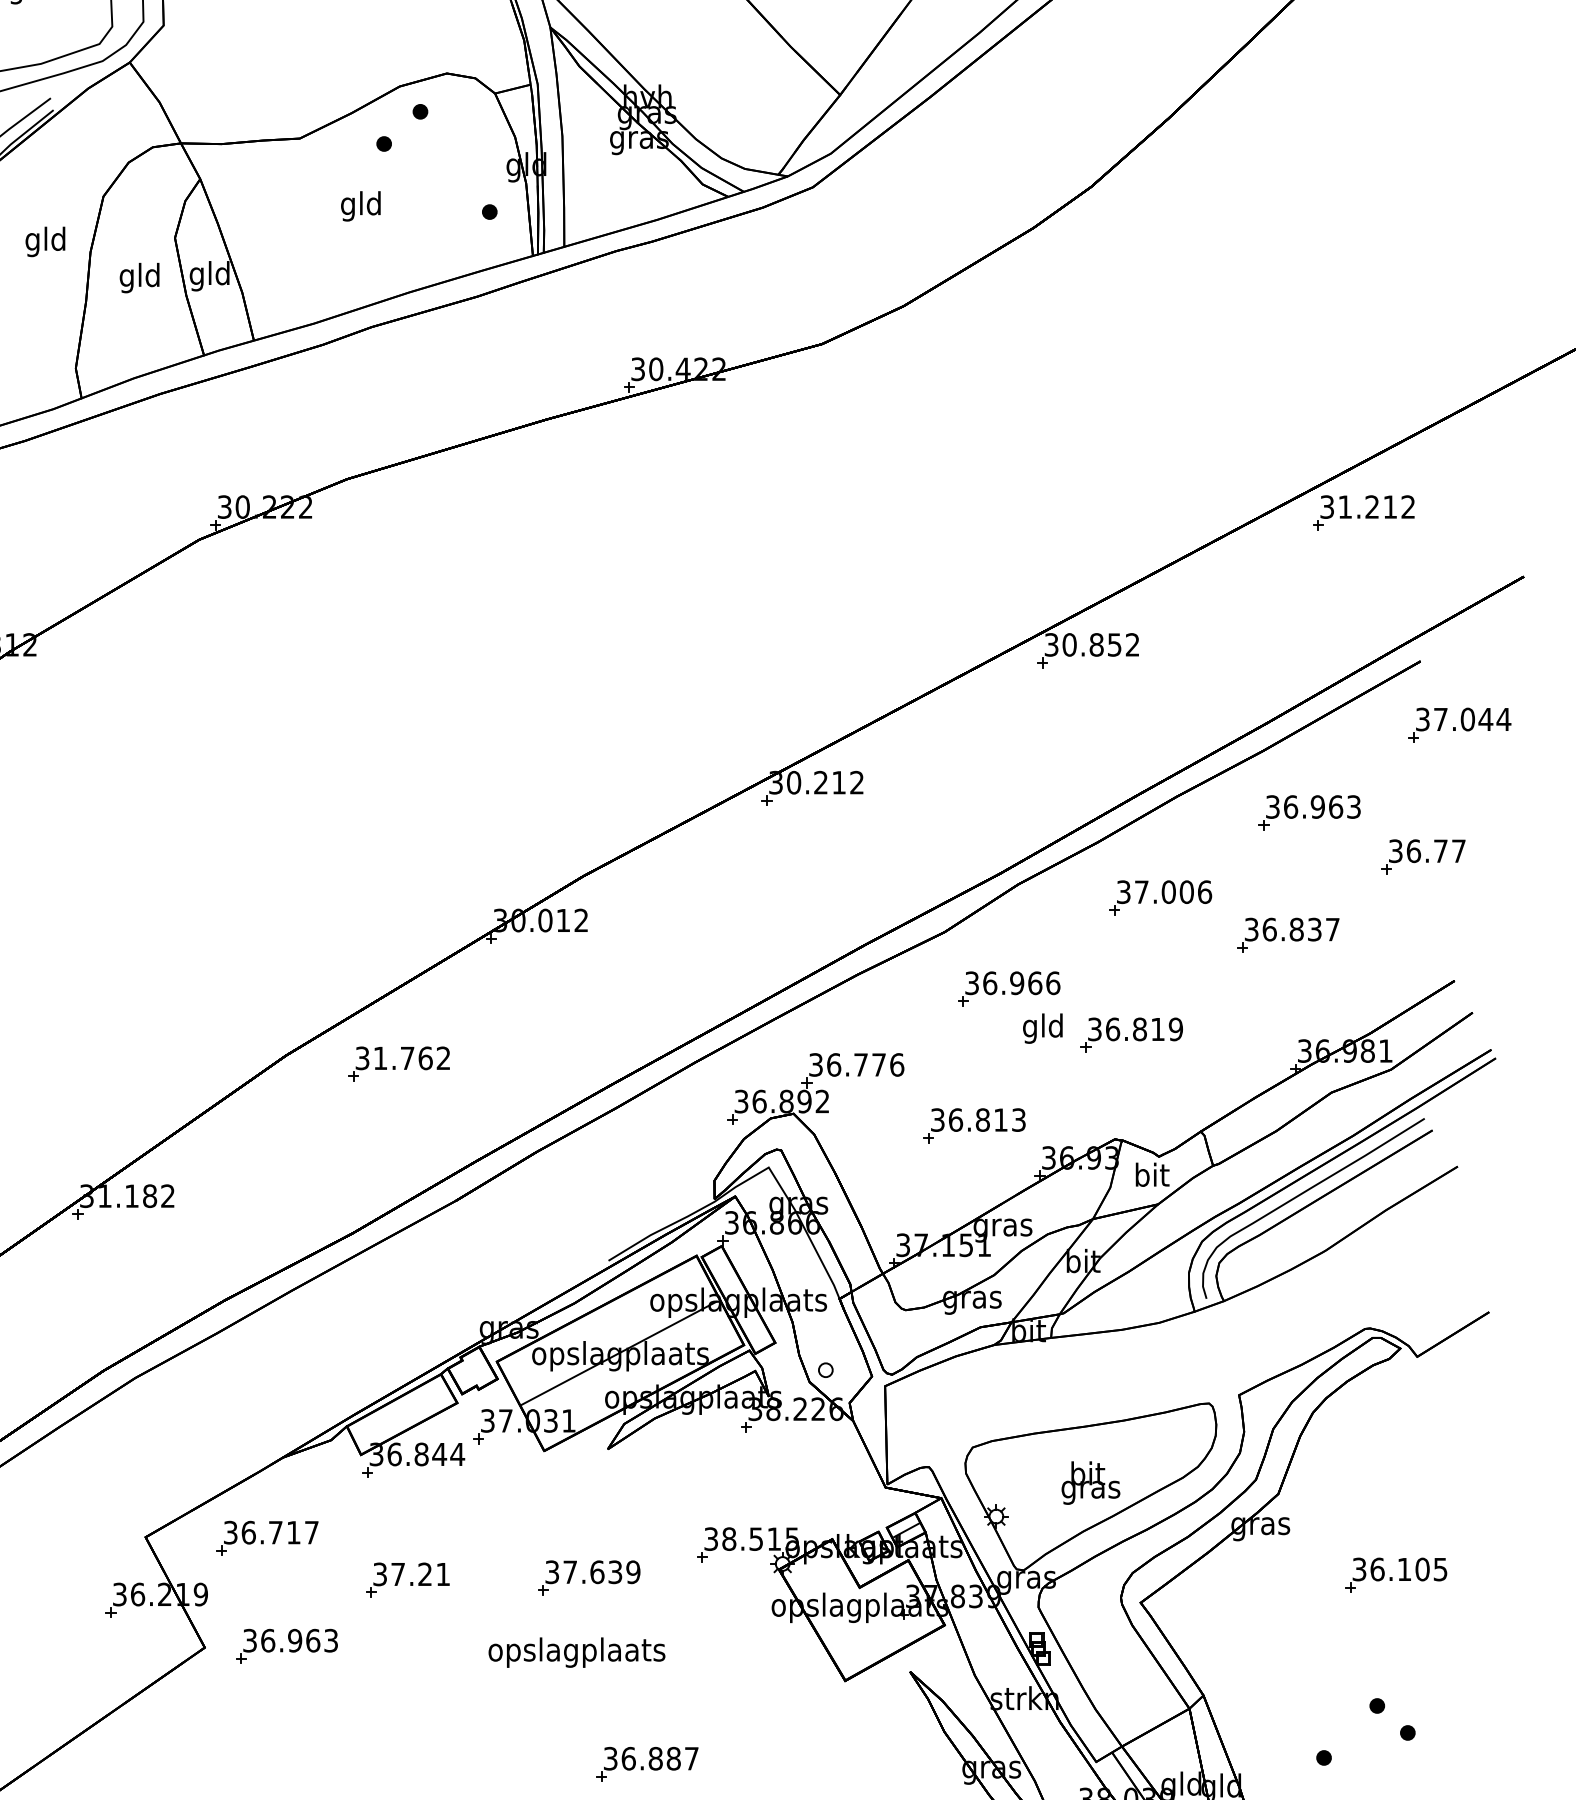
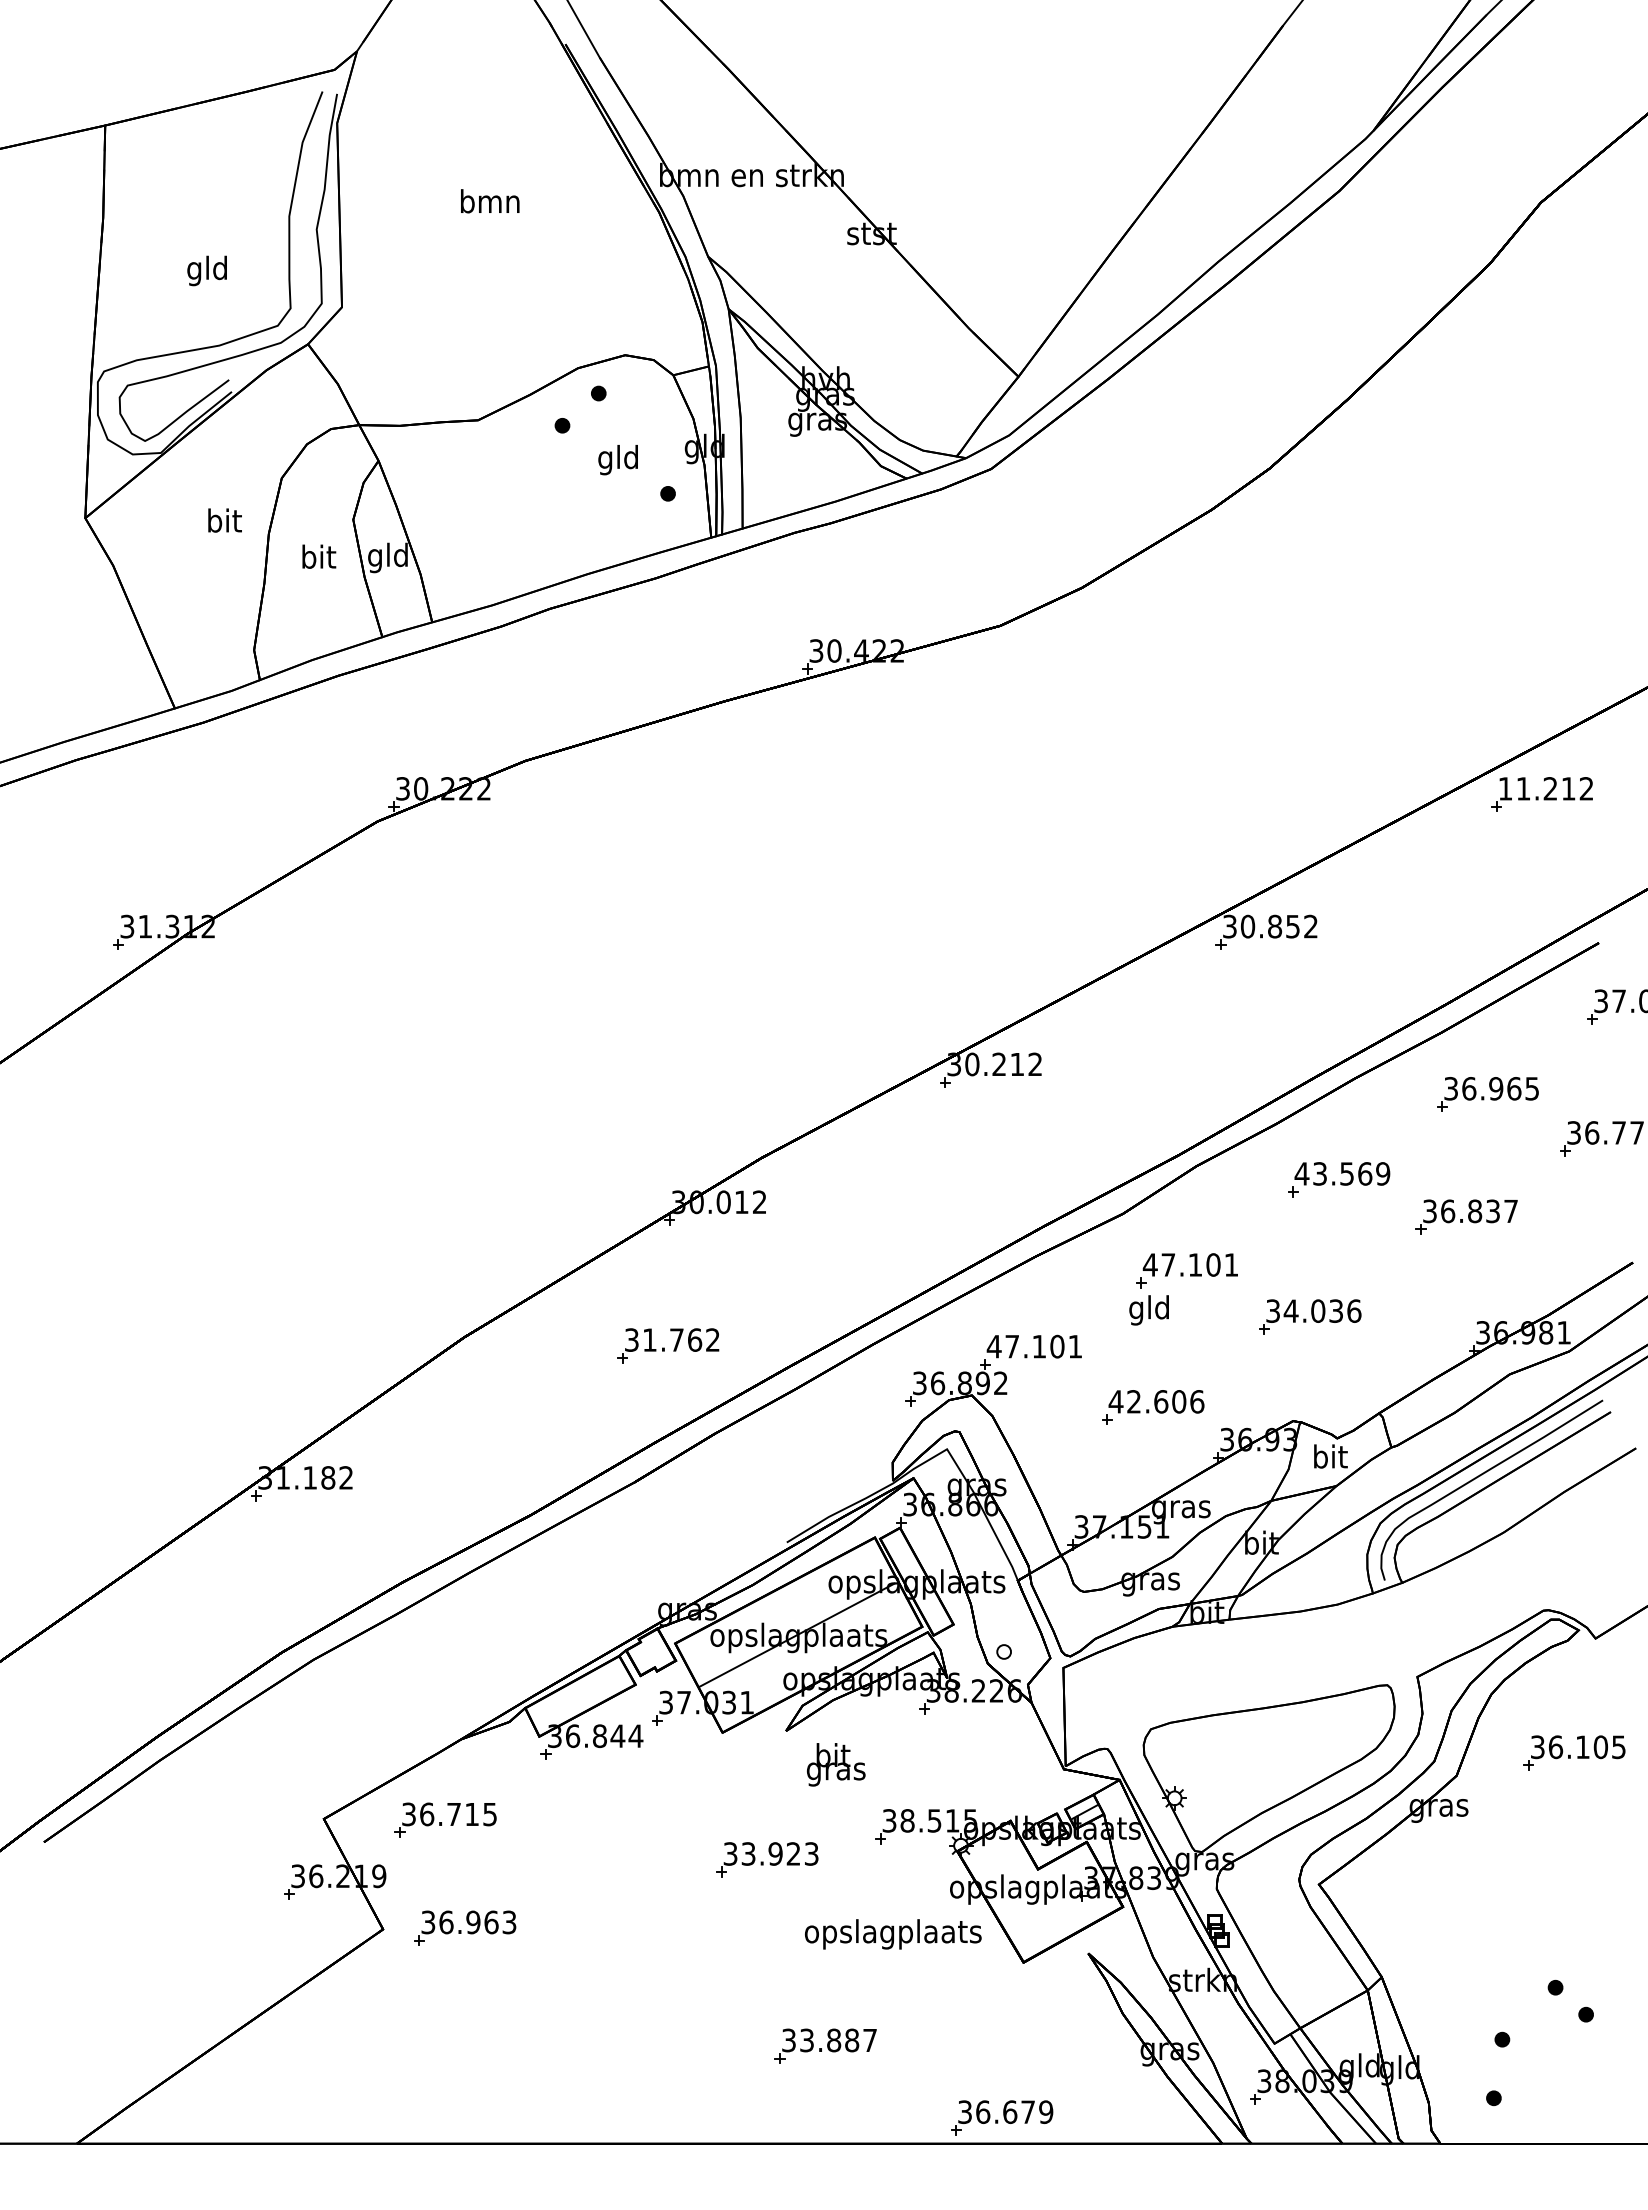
text: (360, 206) -> (617, 460), moved
text: (45, 241) -> (223, 523), gld -> bit
text: (139, 277) -> (317, 559), gld -> bit
text: (1327, 506) -> (1505, 788), 31.212 -> 11.212
text: (1354, 806) -> (1532, 1088), 36.963 -> 36.965
text: (1164, 891) -> (1342, 1173), 37.006 -> 43.569
text: (1012, 982) -> (1190, 1264), 36.966 -> 47.101
text: (1042, 1028) -> (1148, 1310), moved
text: (1144, 1028) -> (1322, 1310), 36.819 -> 34.036
part: (399, 1063) -> (668, 1345), moved
text: (856, 1064) -> (1034, 1346), 36.776 -> 47.101
text: (978, 1119) -> (1156, 1401), 36.813 -> 42.606
text: (1091, 1482) -> (836, 1764), moved
text: (311, 1532) -> (489, 1814), 36.717 -> 36.715
text: (601, 1571) -> (779, 1853), 37.639 -> 33.923
part: (1396, 1574) -> (1574, 1752), moved
part: (407, 1579) -> (585, 1861), removed
text: (577, 1652) -> (893, 1934), moved
text: (629, 1758) -> (807, 2040), 36.887 -> 33.887

